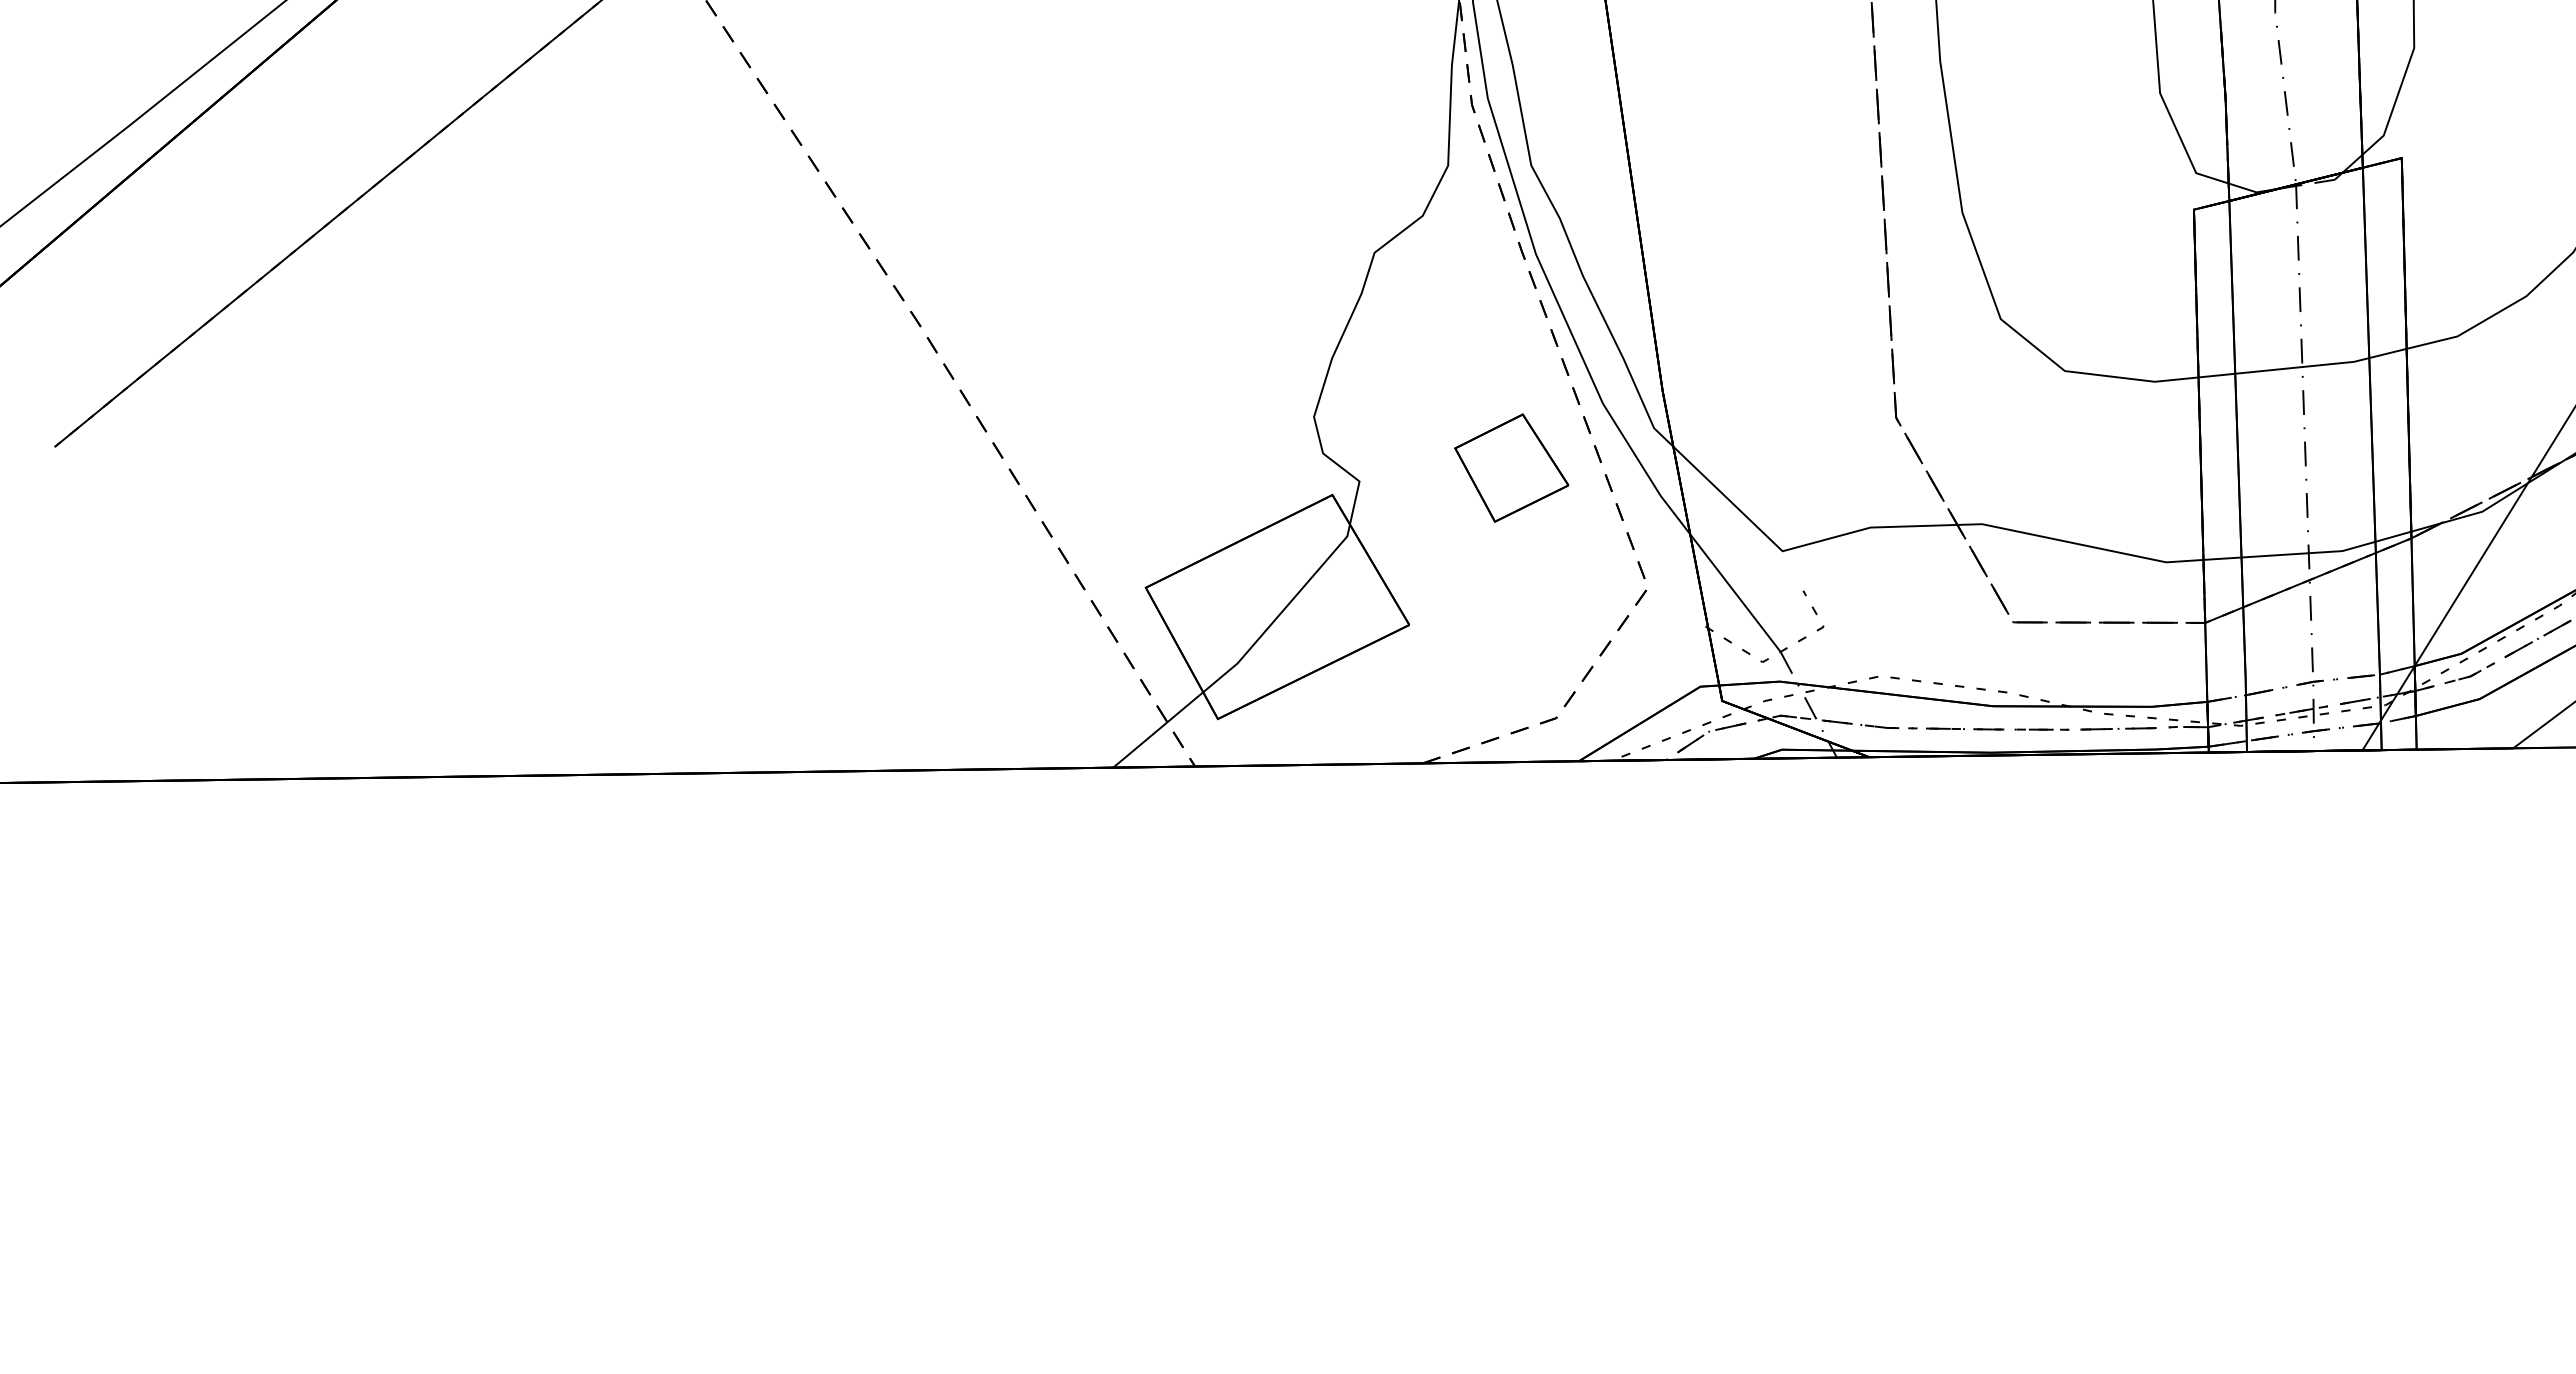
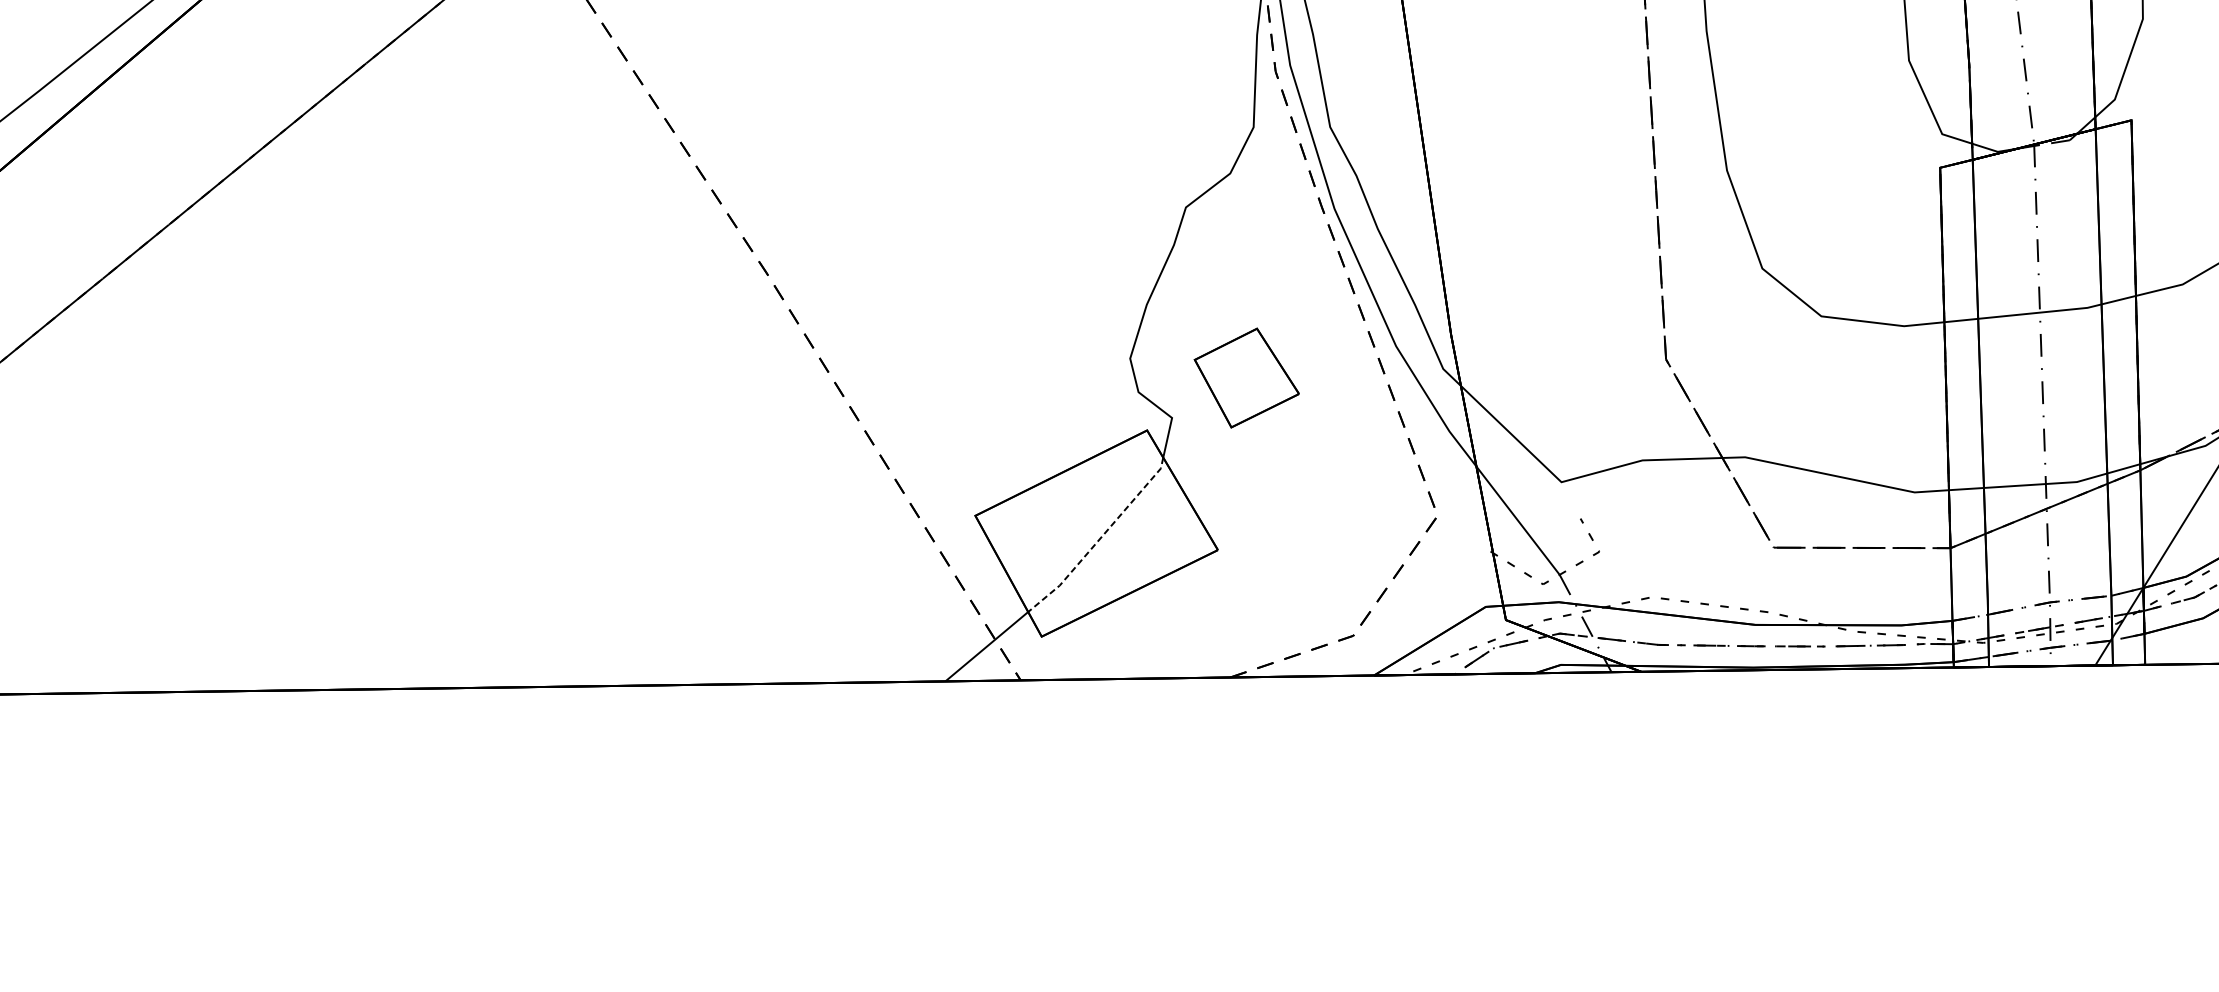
part: (1511, 467) -> (1246, 377), moved
line: (1281, 612) -> (1100, 538), solid -> dashed

